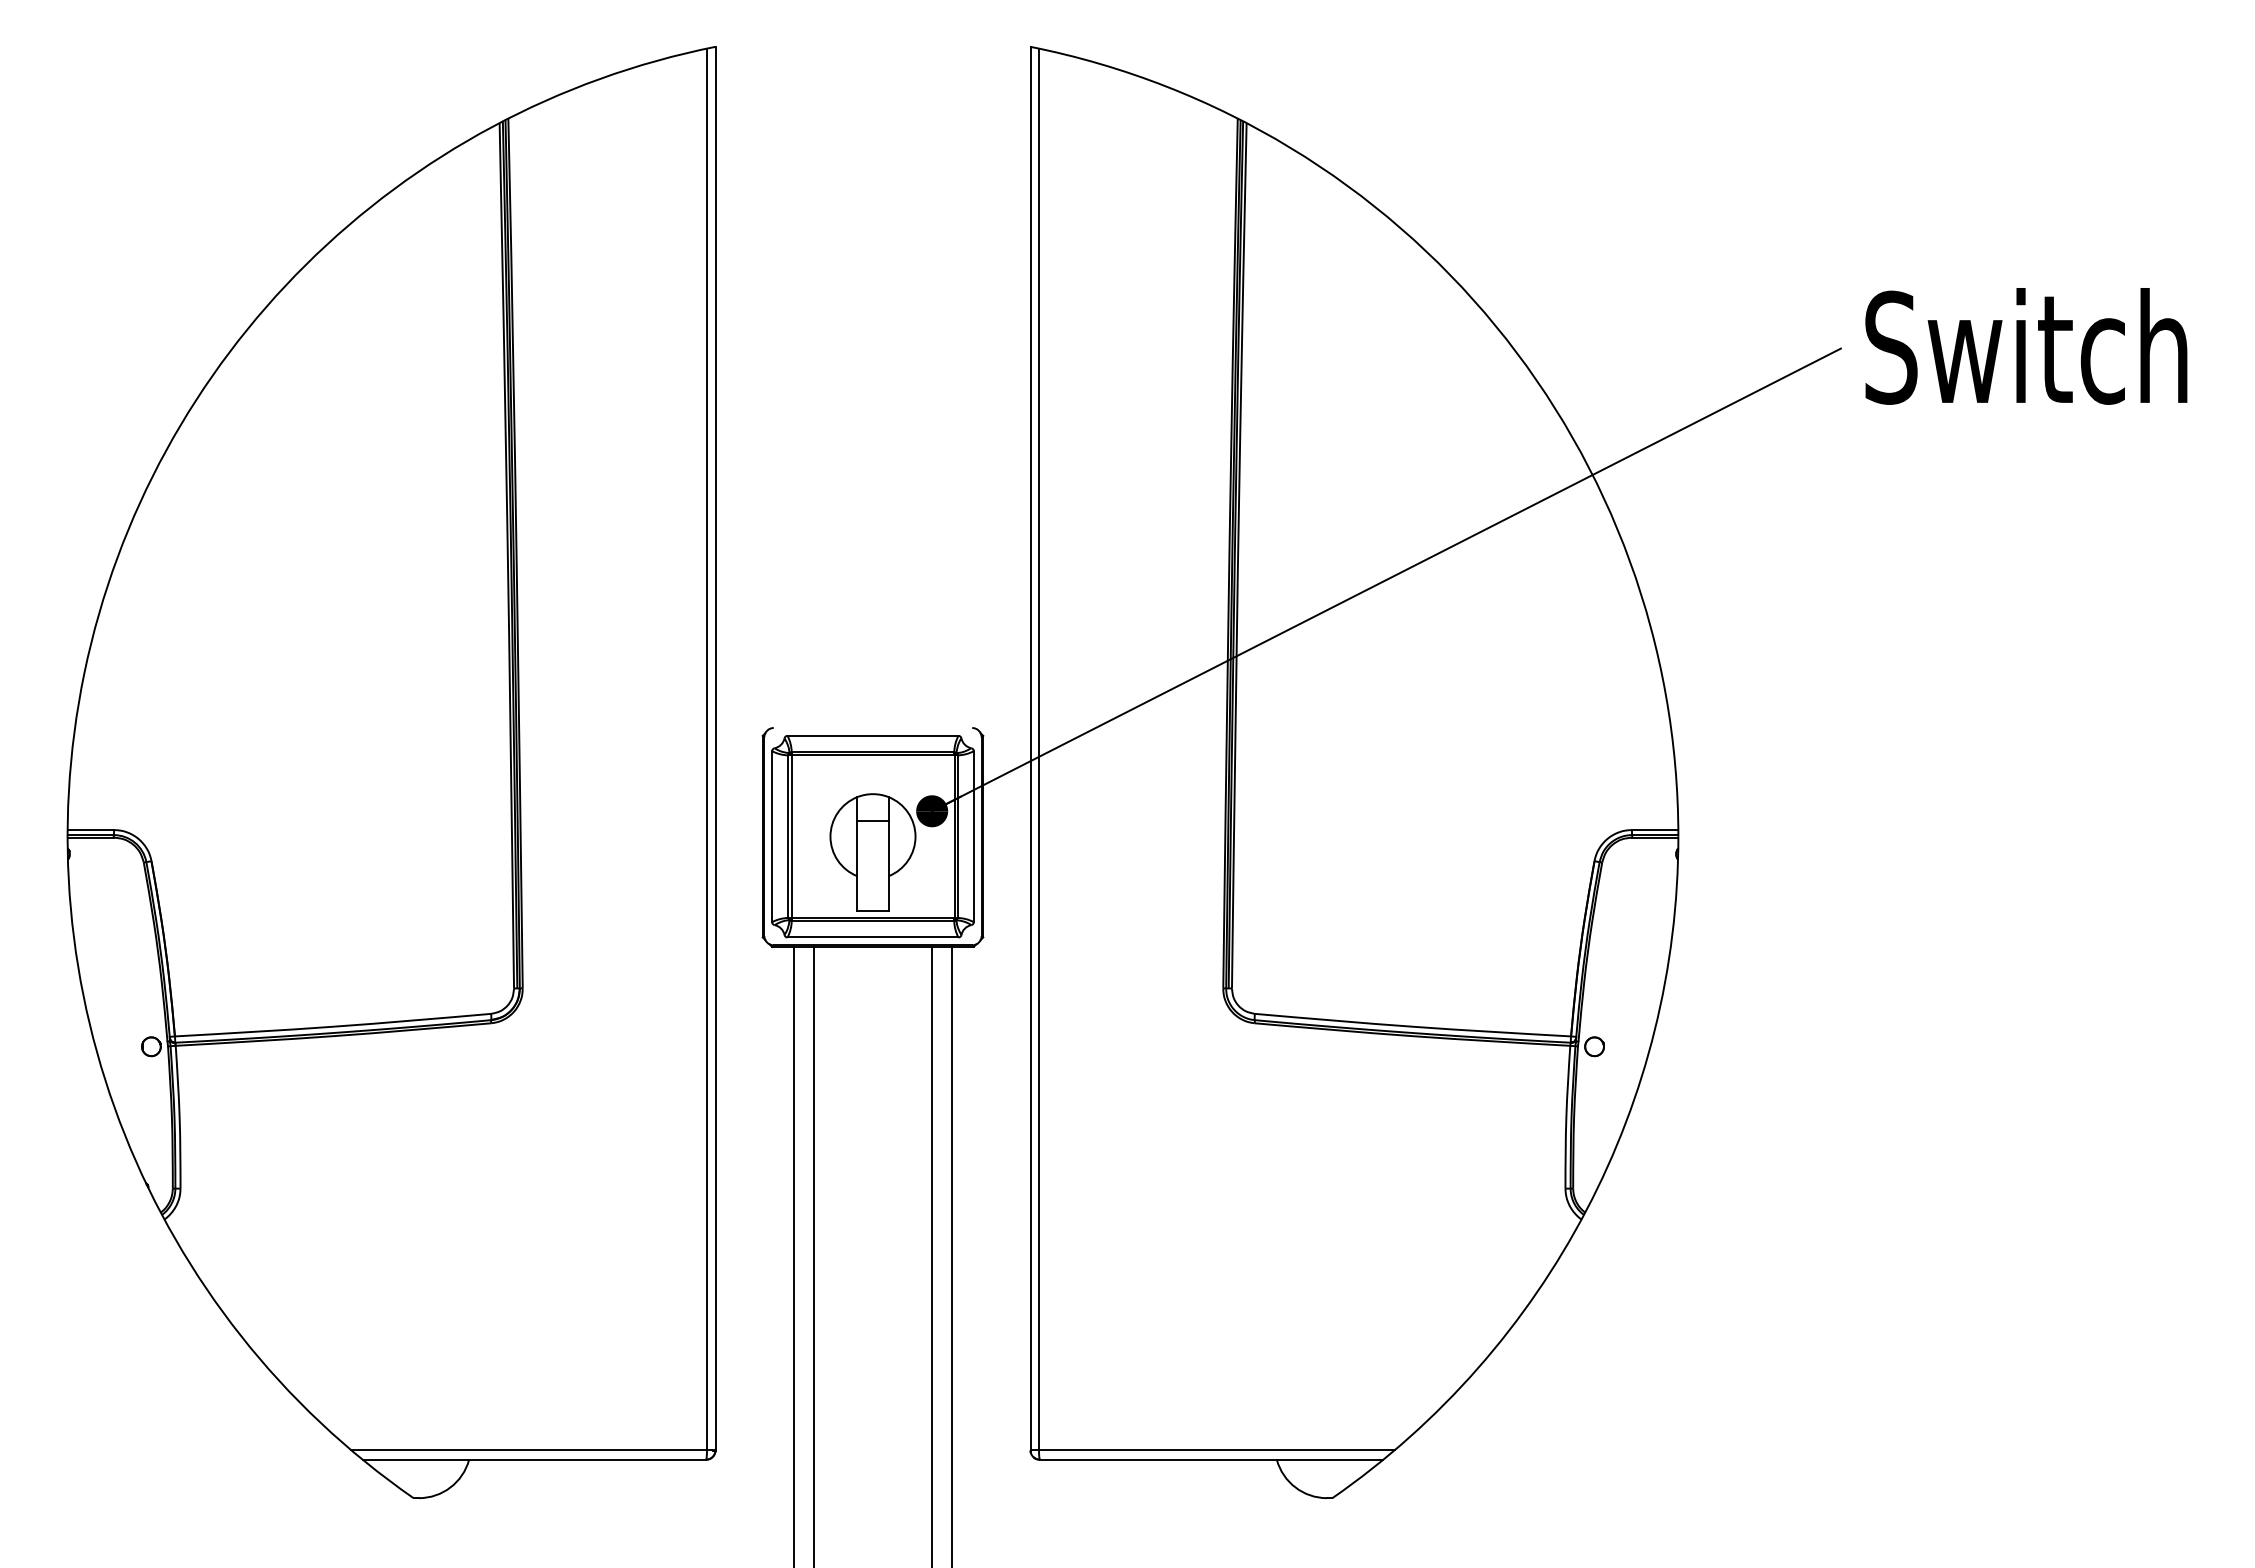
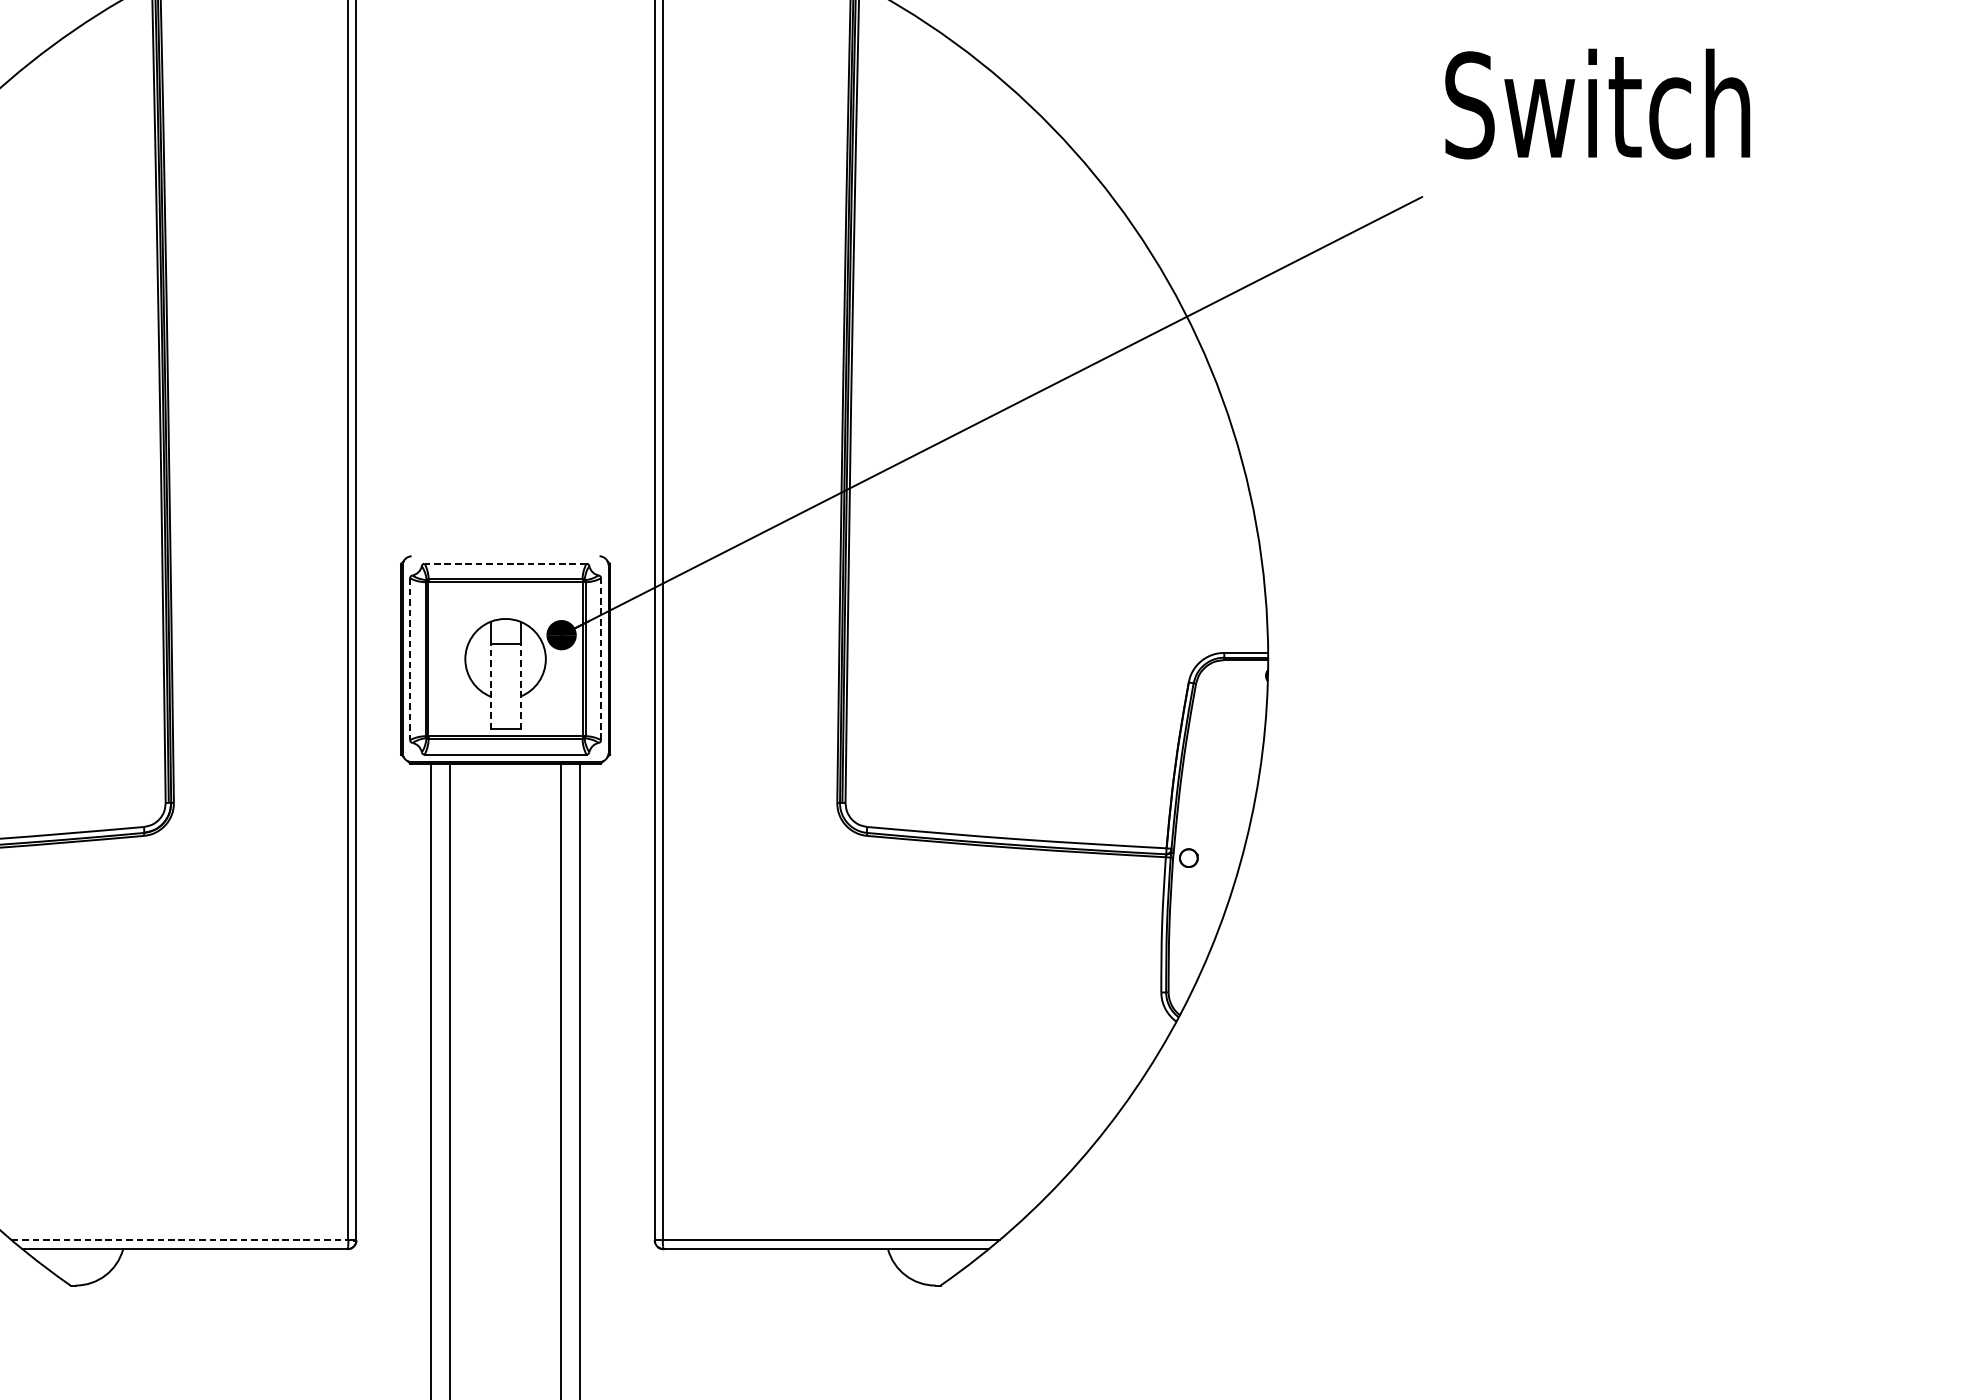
text: (2026, 346) -> (1597, 104), moved
line: (872, 735) -> (505, 563), solid -> dashed
line: (973, 836) -> (600, 659), solid -> dashed
line: (772, 837) -> (410, 659), solid -> dashed
line: (857, 865) -> (490, 686), solid -> dashed
line: (888, 865) -> (520, 686), solid -> dashed
line: (529, 1450) -> (180, 1240), solid -> dashed

